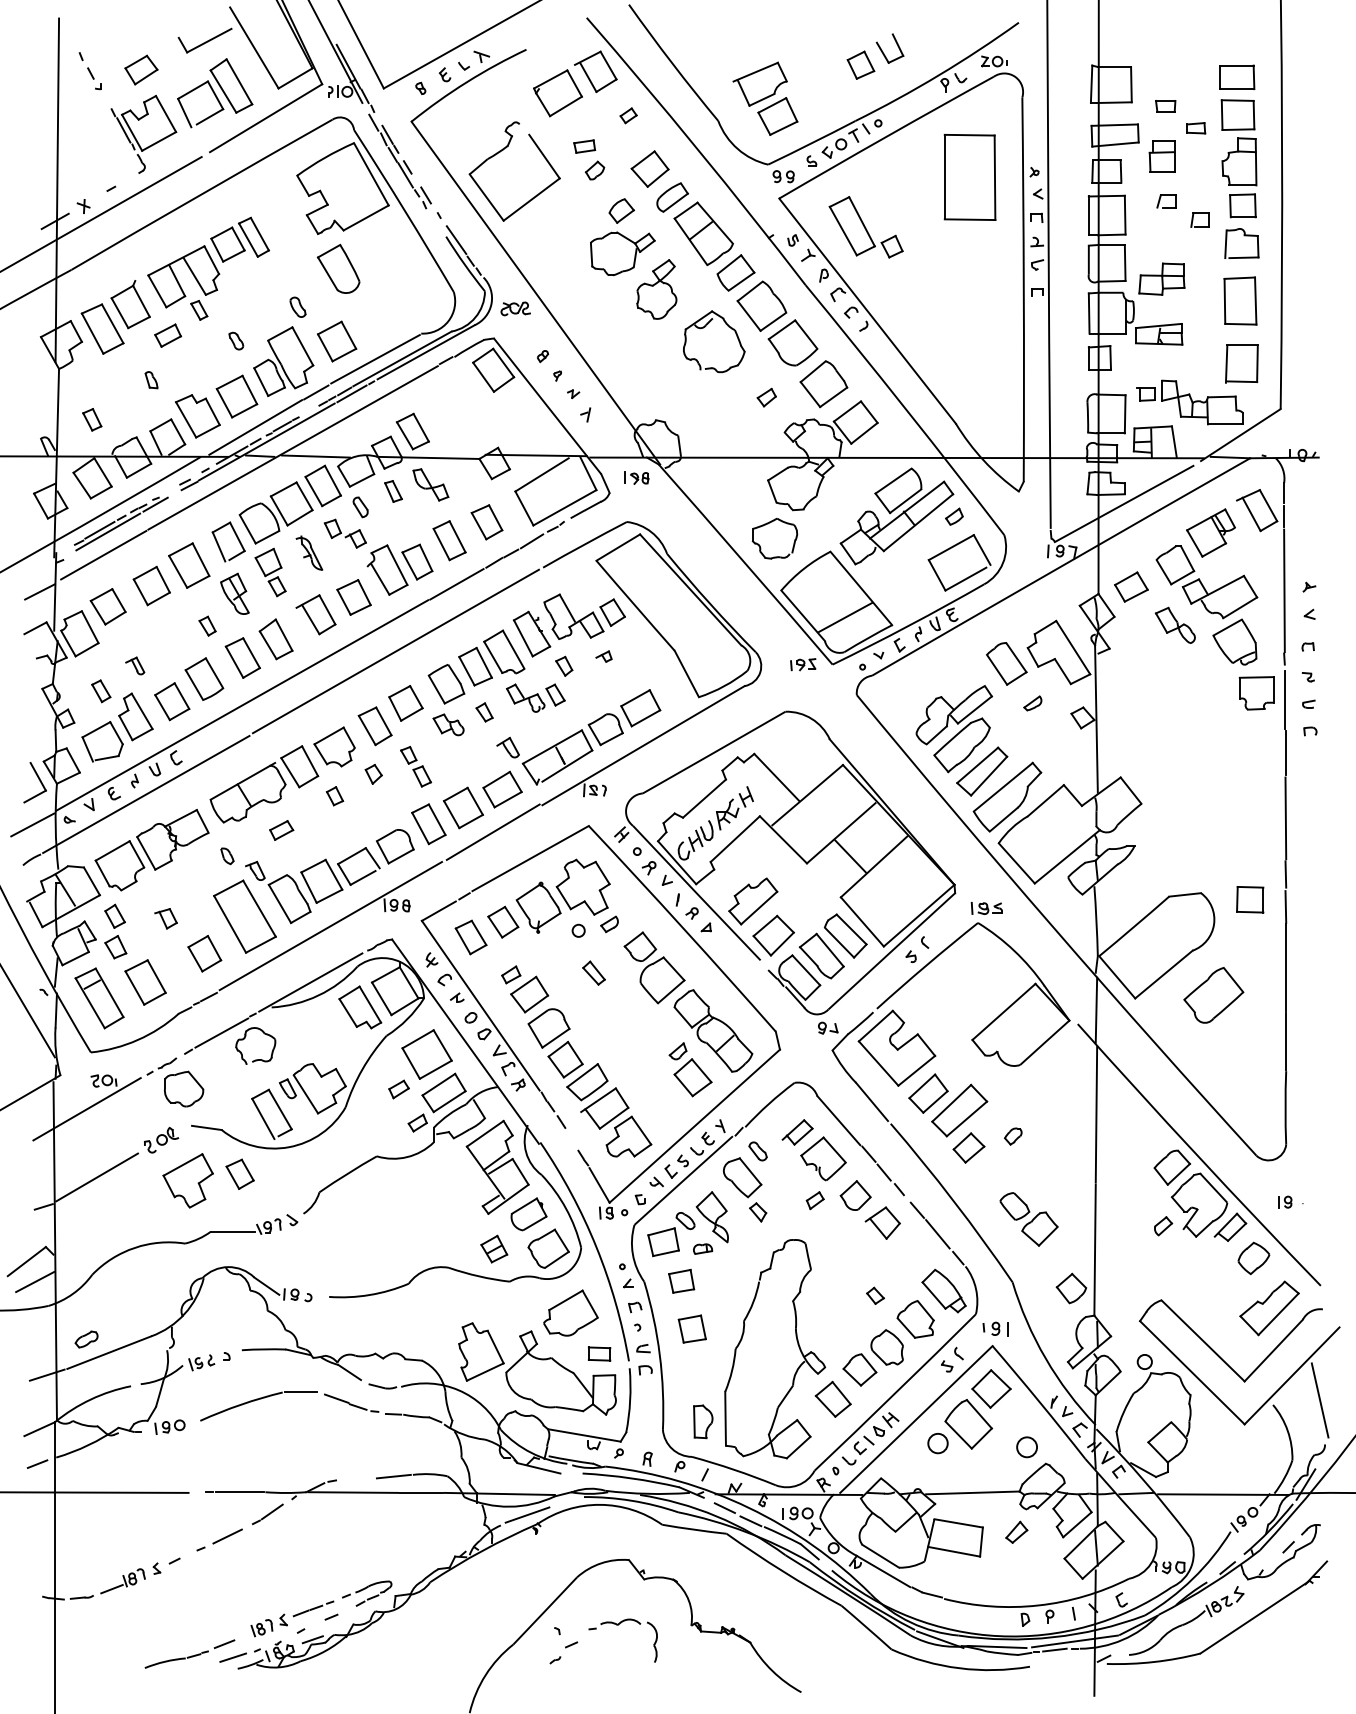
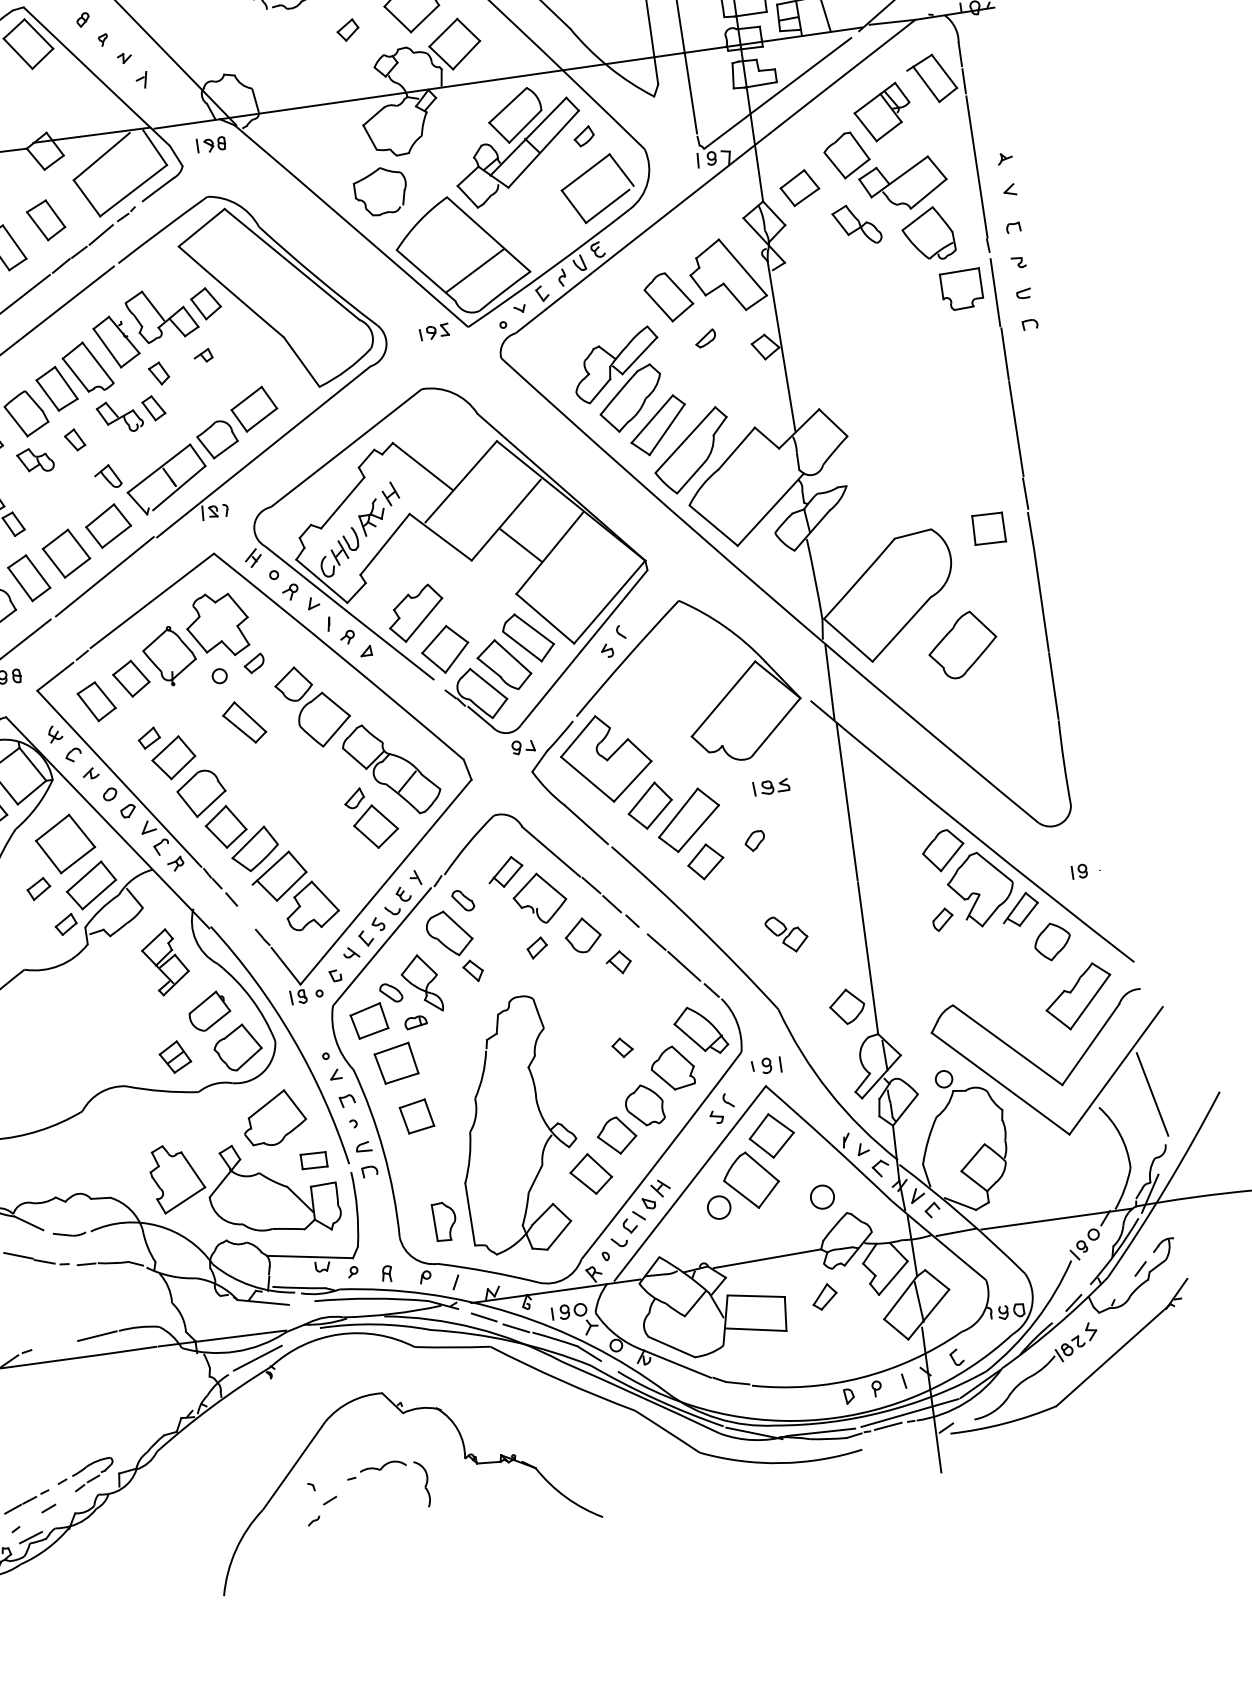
part: (986, 908) -> (770, 787), moved
part: (593, 972) -> (243, 721), size x1.6
part: (497, 1166) -> (165, 961), size x0.6
part: (1028, 1219) -> (786, 934), size x0.6
part: (882, 1222) -> (618, 961), size x0.6
part: (681, 1280) -> (396, 1062), size x1.4

